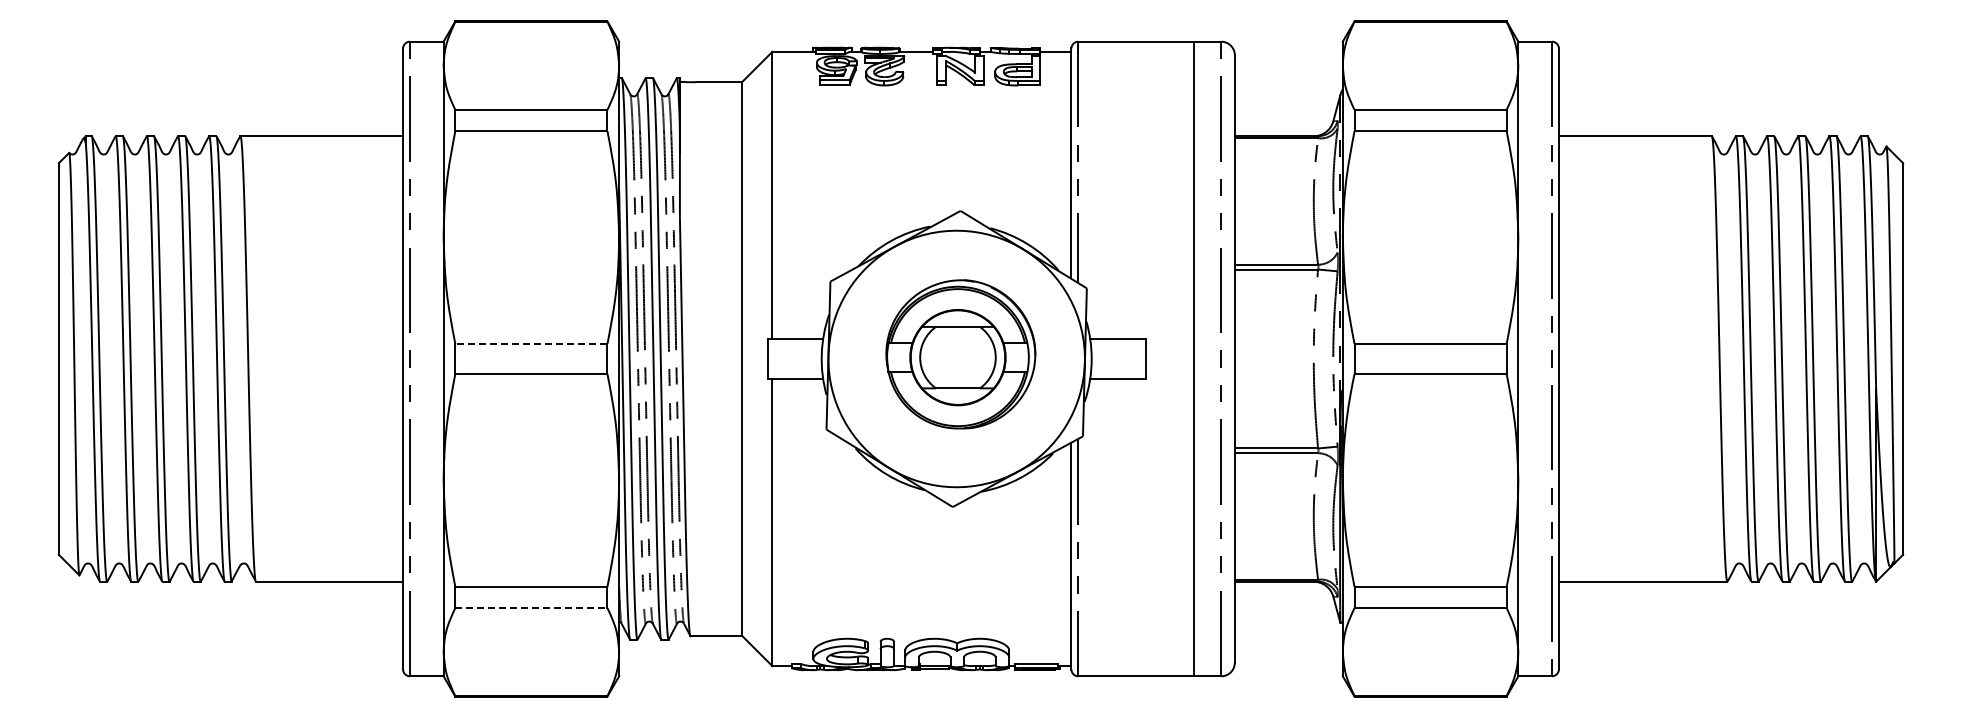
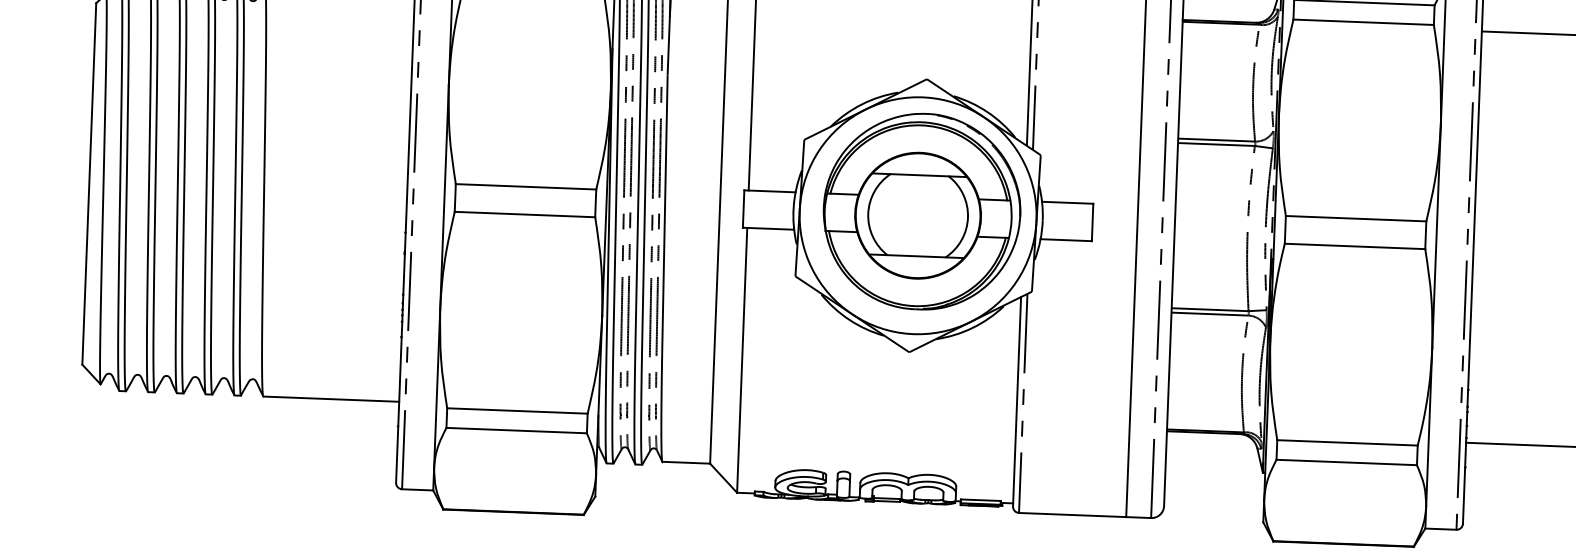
line: (530, 343) -> (525, 186), dashed -> solid
part: (960, 354) -> (921, 211), size x1.43
line: (531, 608) -> (516, 431), dashed -> solid

